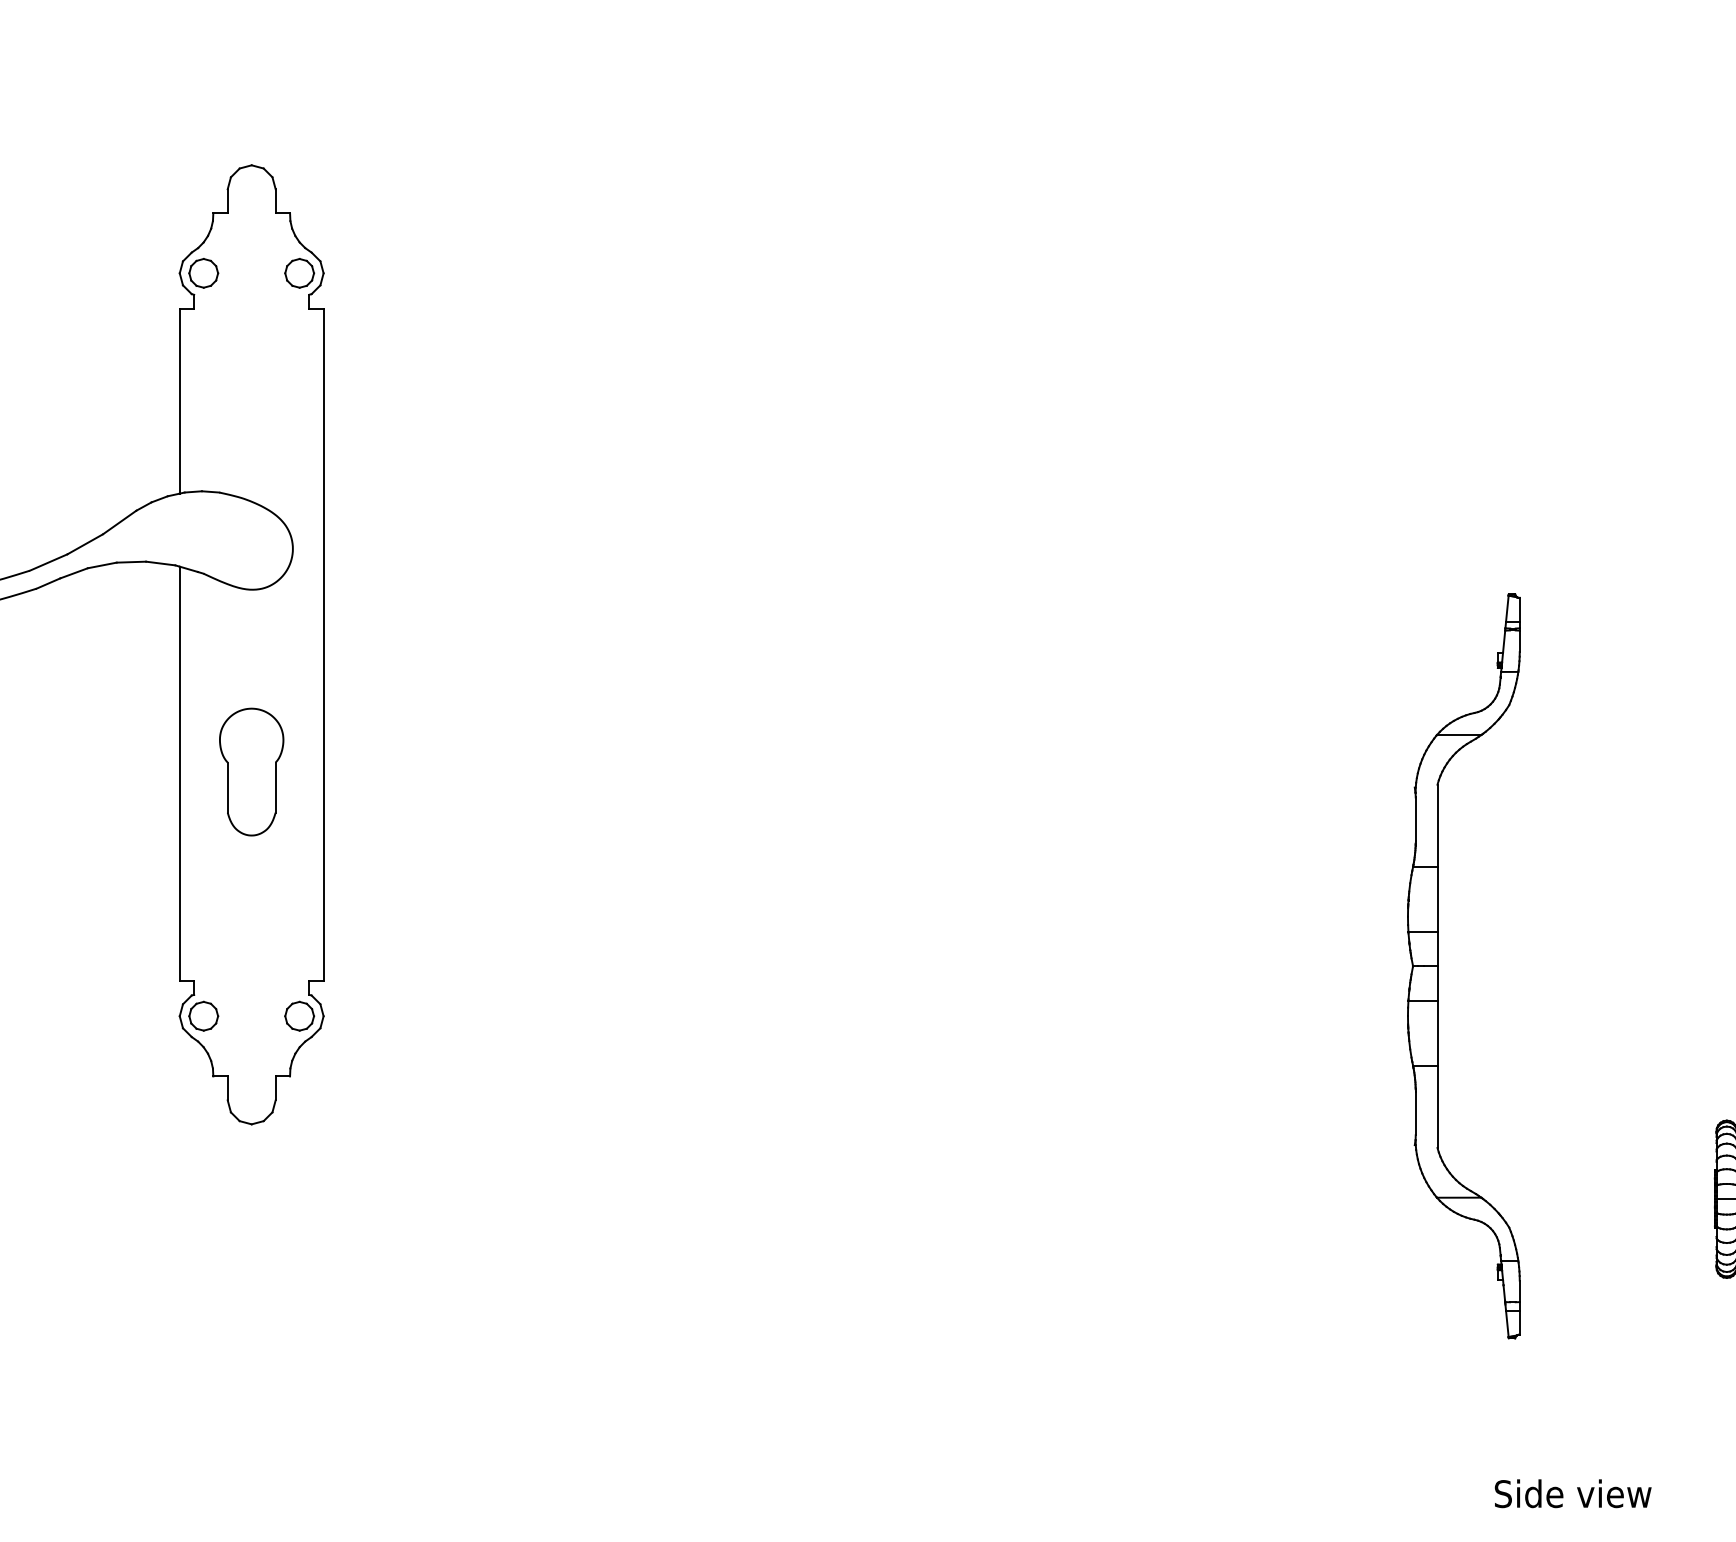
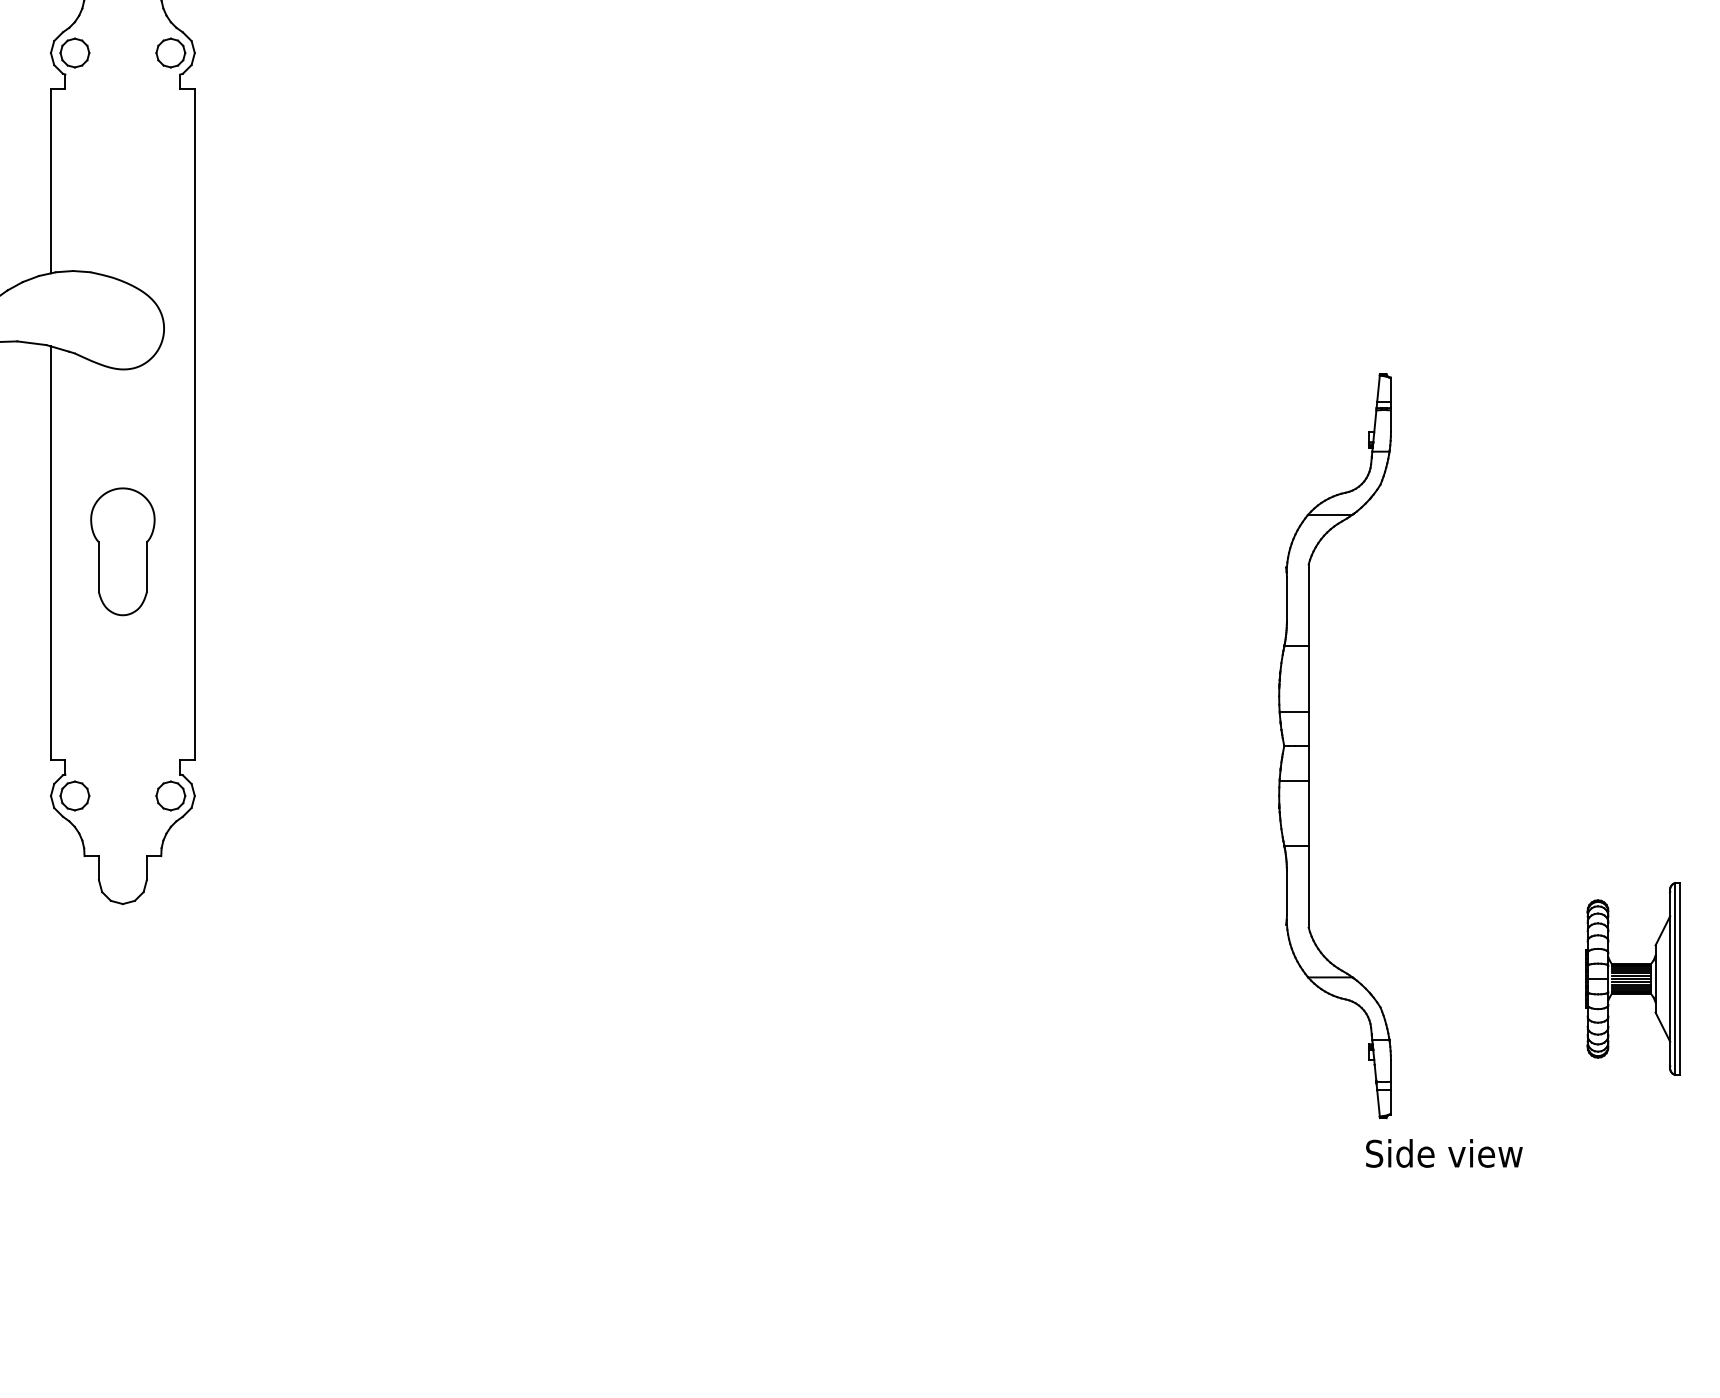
text: (1572, 1493) -> (1443, 1153), moved

